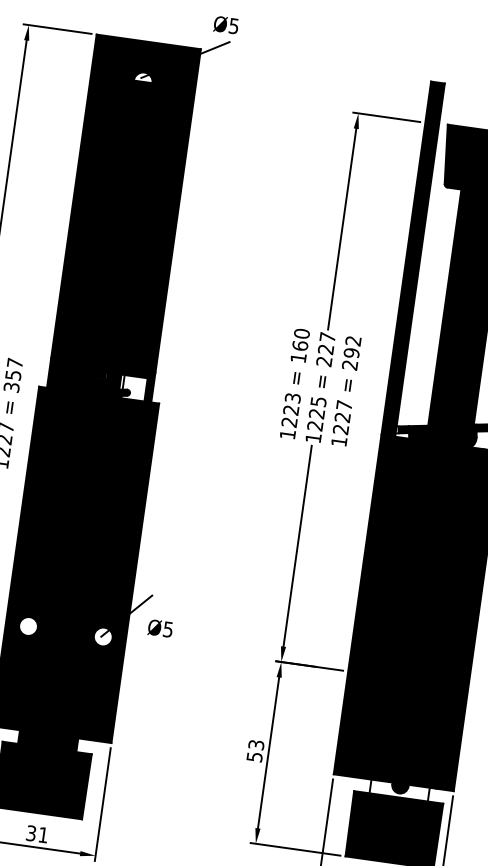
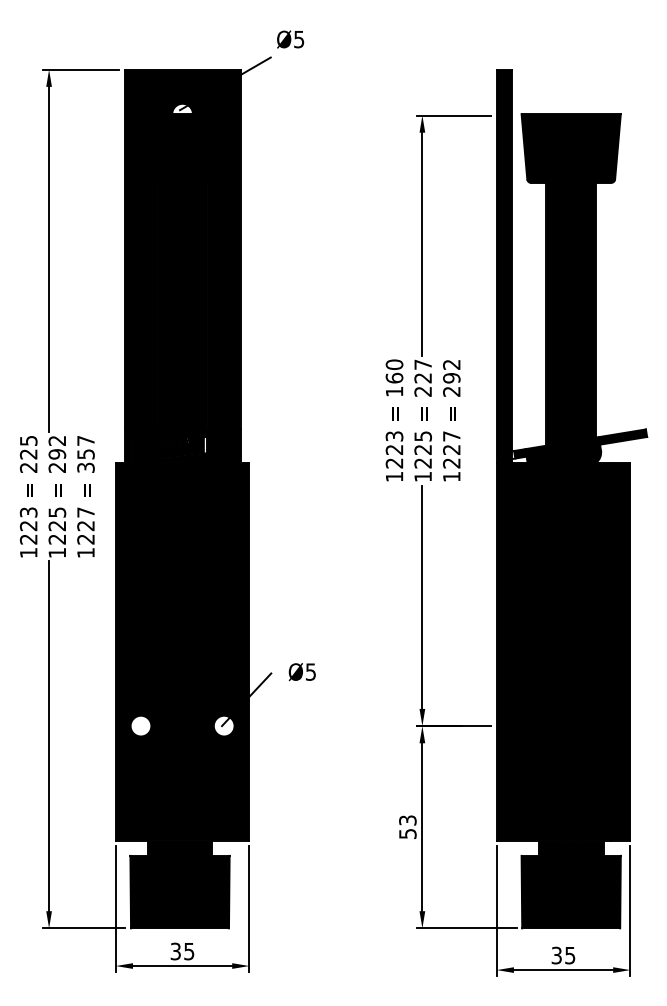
text: (226, 25) -> (290, 39), moved
fill: (133, 387) -> (219, 449), added
text: (159, 628) -> (301, 672), moved
fill: (399, 789) -> (570, 847), added
text: (43, 835) -> (189, 951), 31 -> 35

